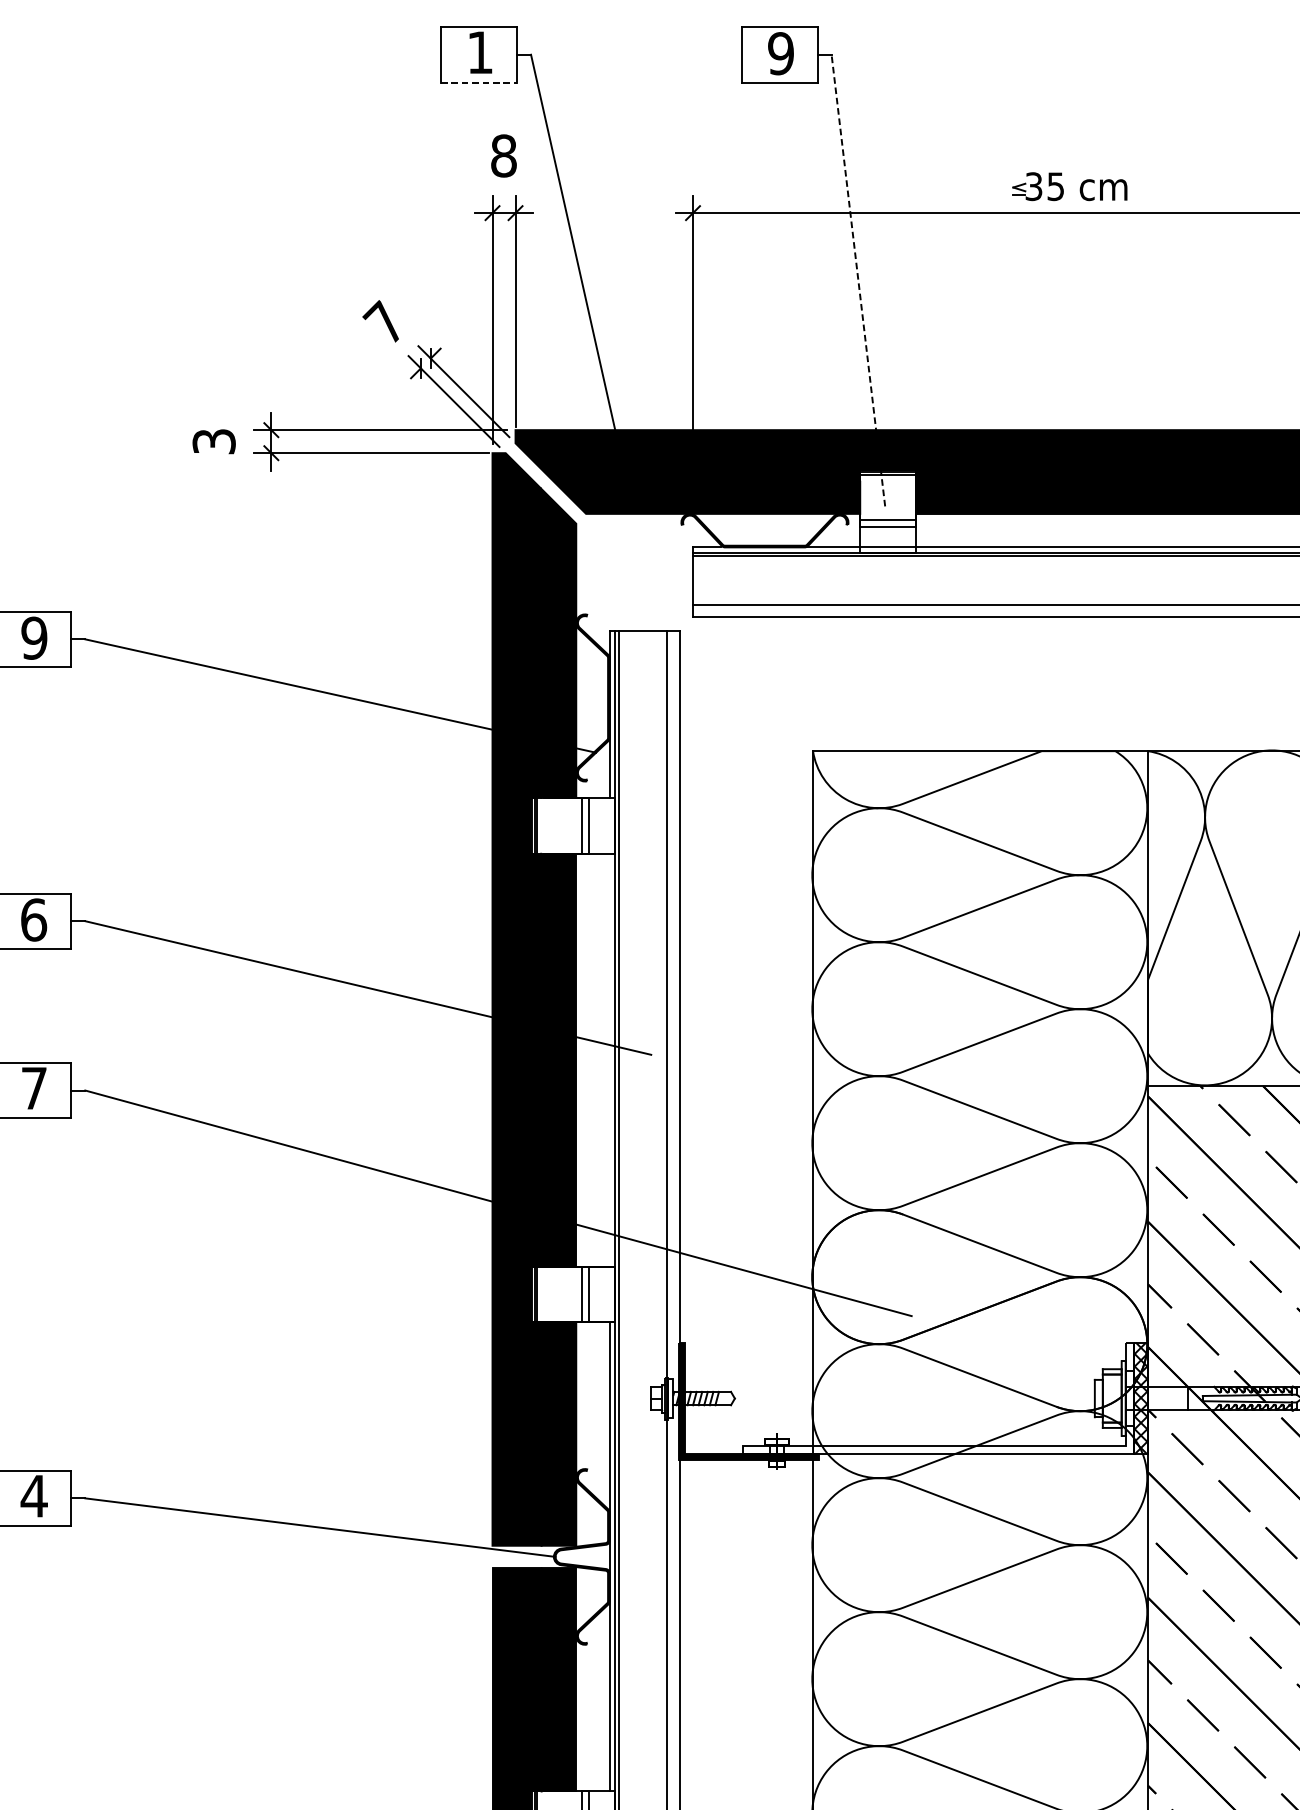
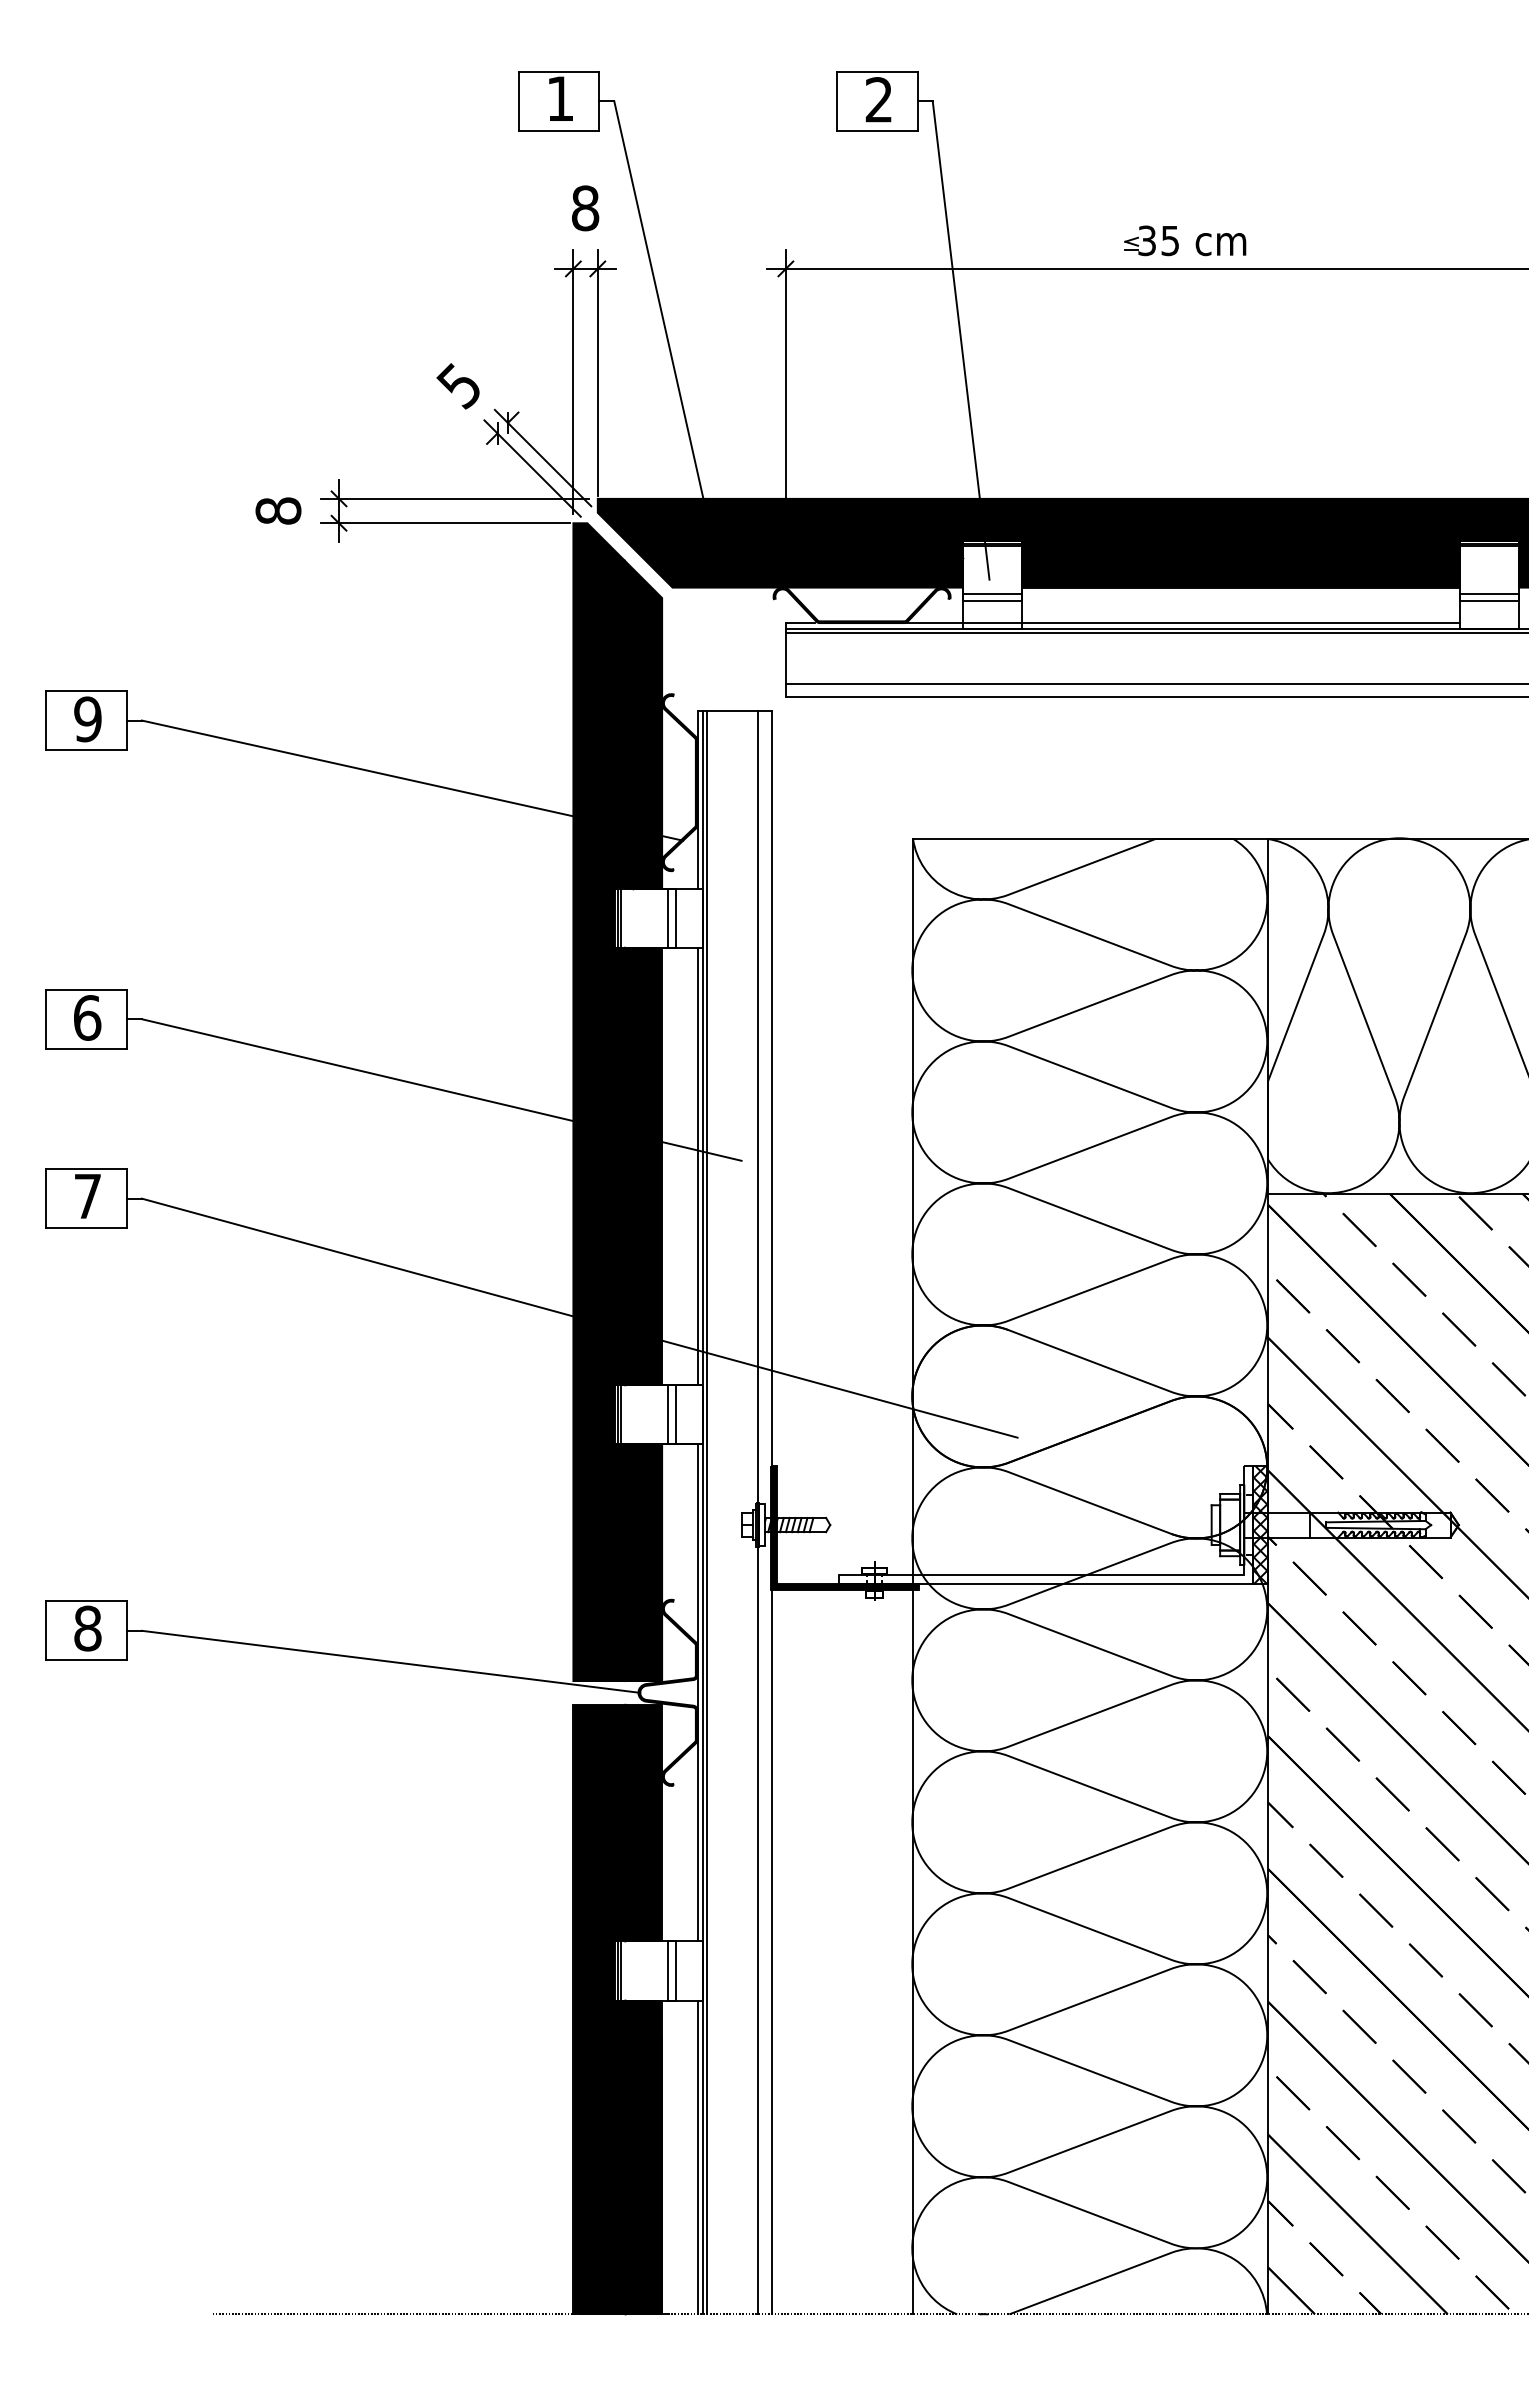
text: (780, 53) -> (878, 99), 9 -> 2
line: (479, 82) -> (559, 130), dashed -> solid
line: (858, 280) -> (961, 340), dashed -> solid
text: (383, 323) -> (457, 385), 7 -> 5
text: (214, 441) -> (278, 510), 3 -> 8
line: (609, 1060) -> (697, 1166), added
text: (33, 1496) -> (87, 1628), 4 -> 8

